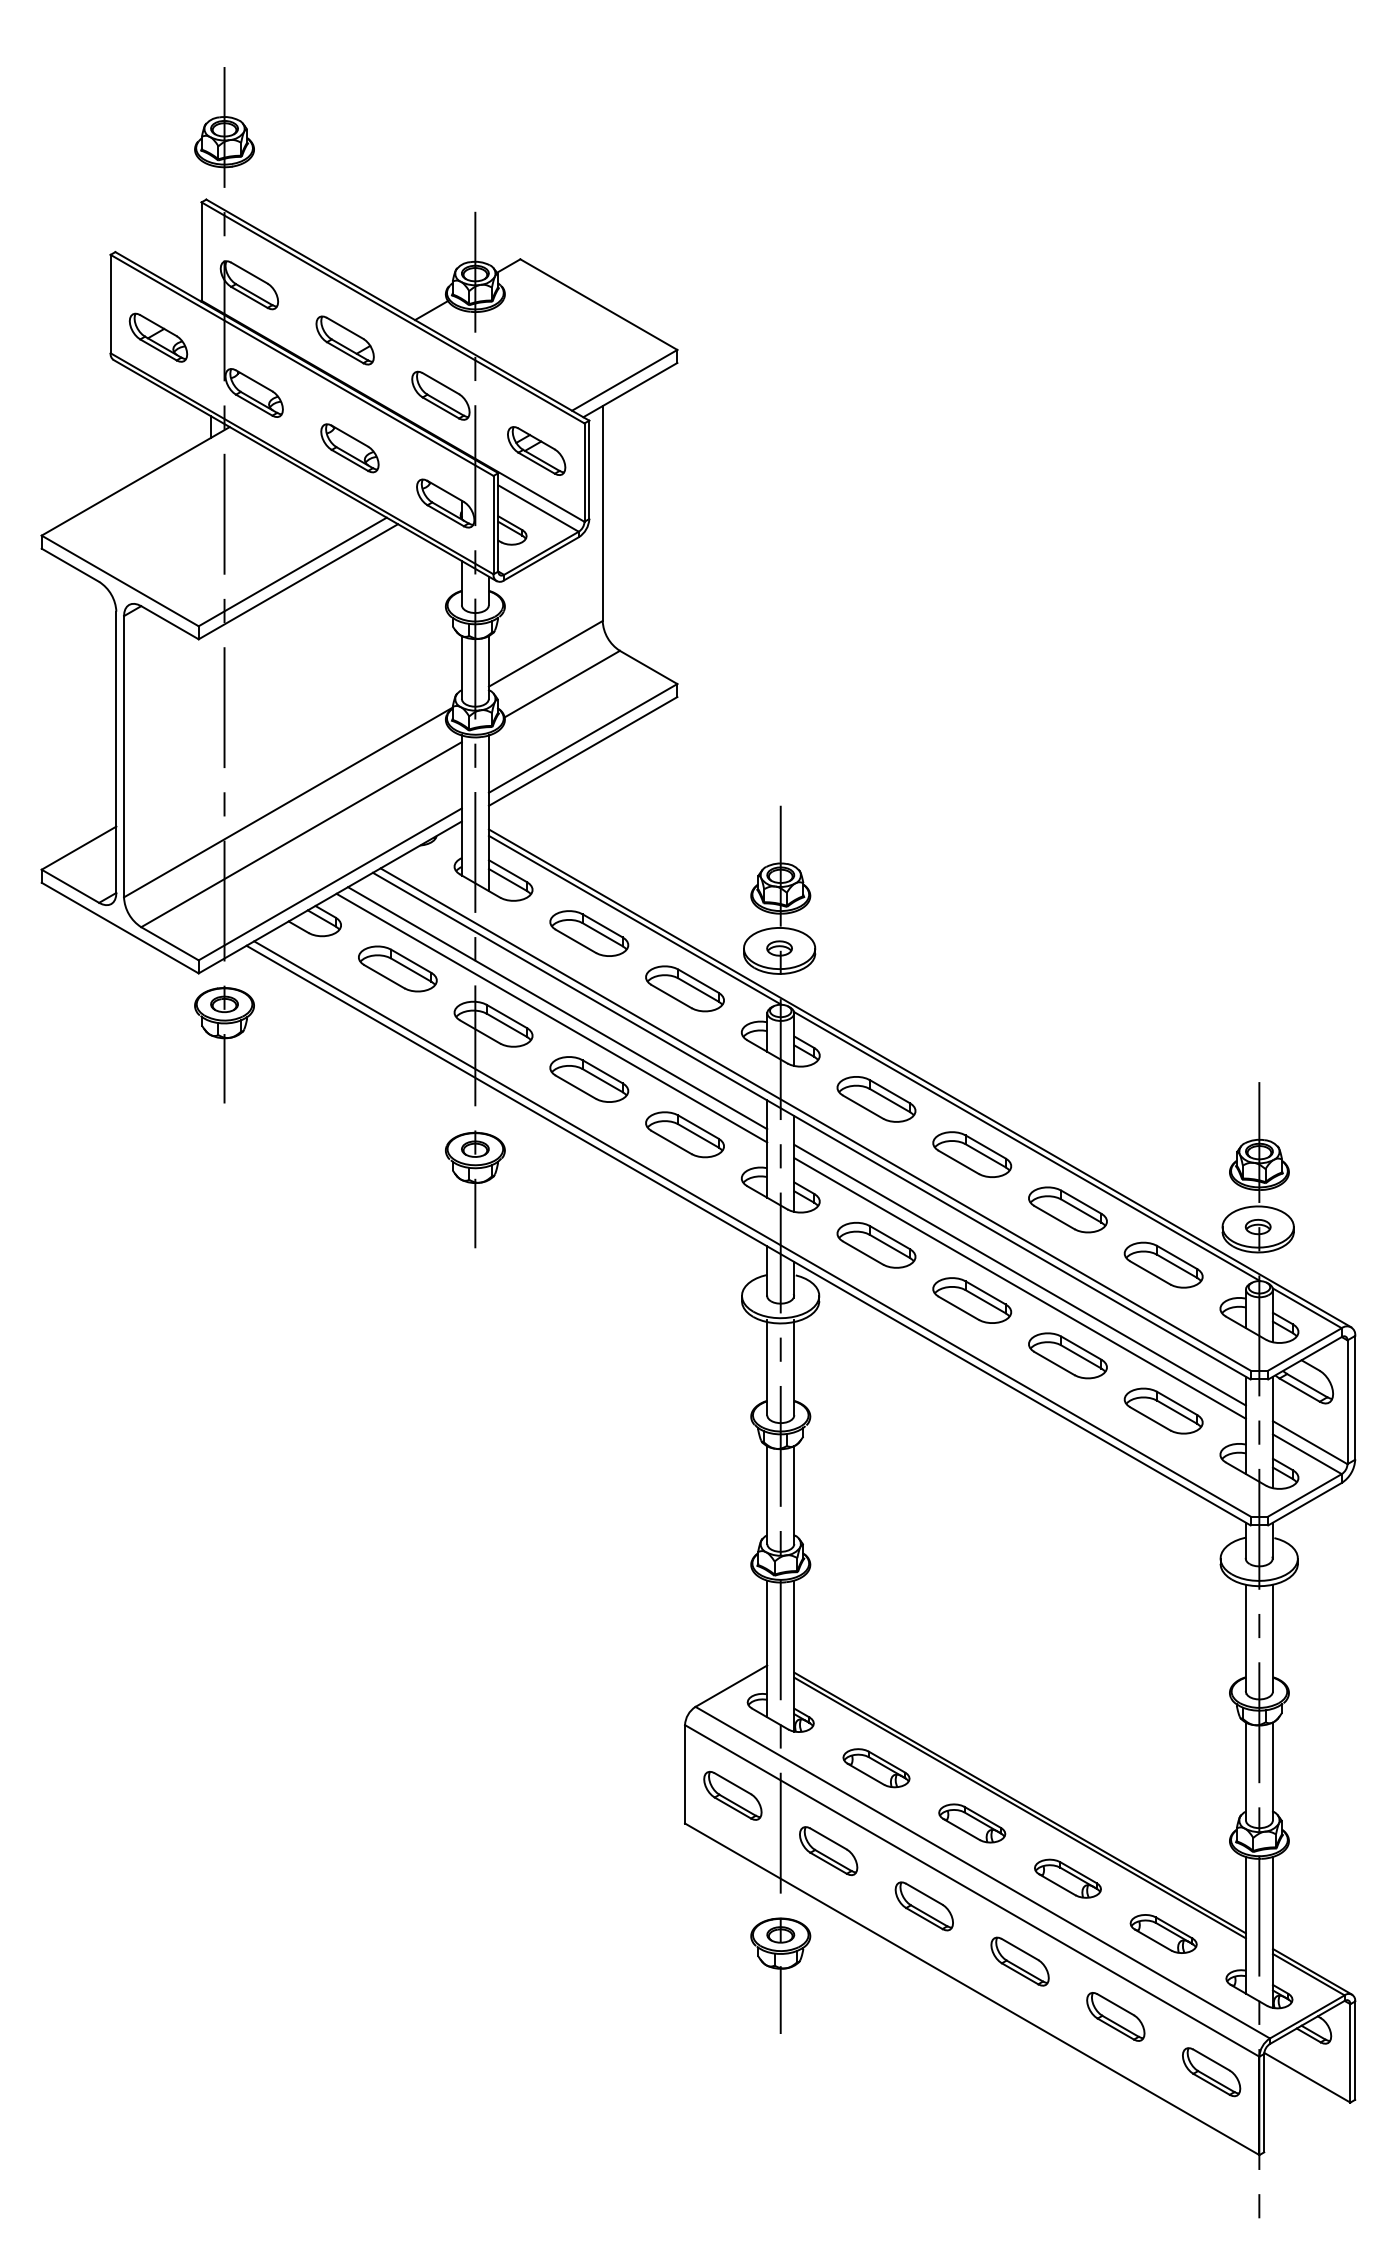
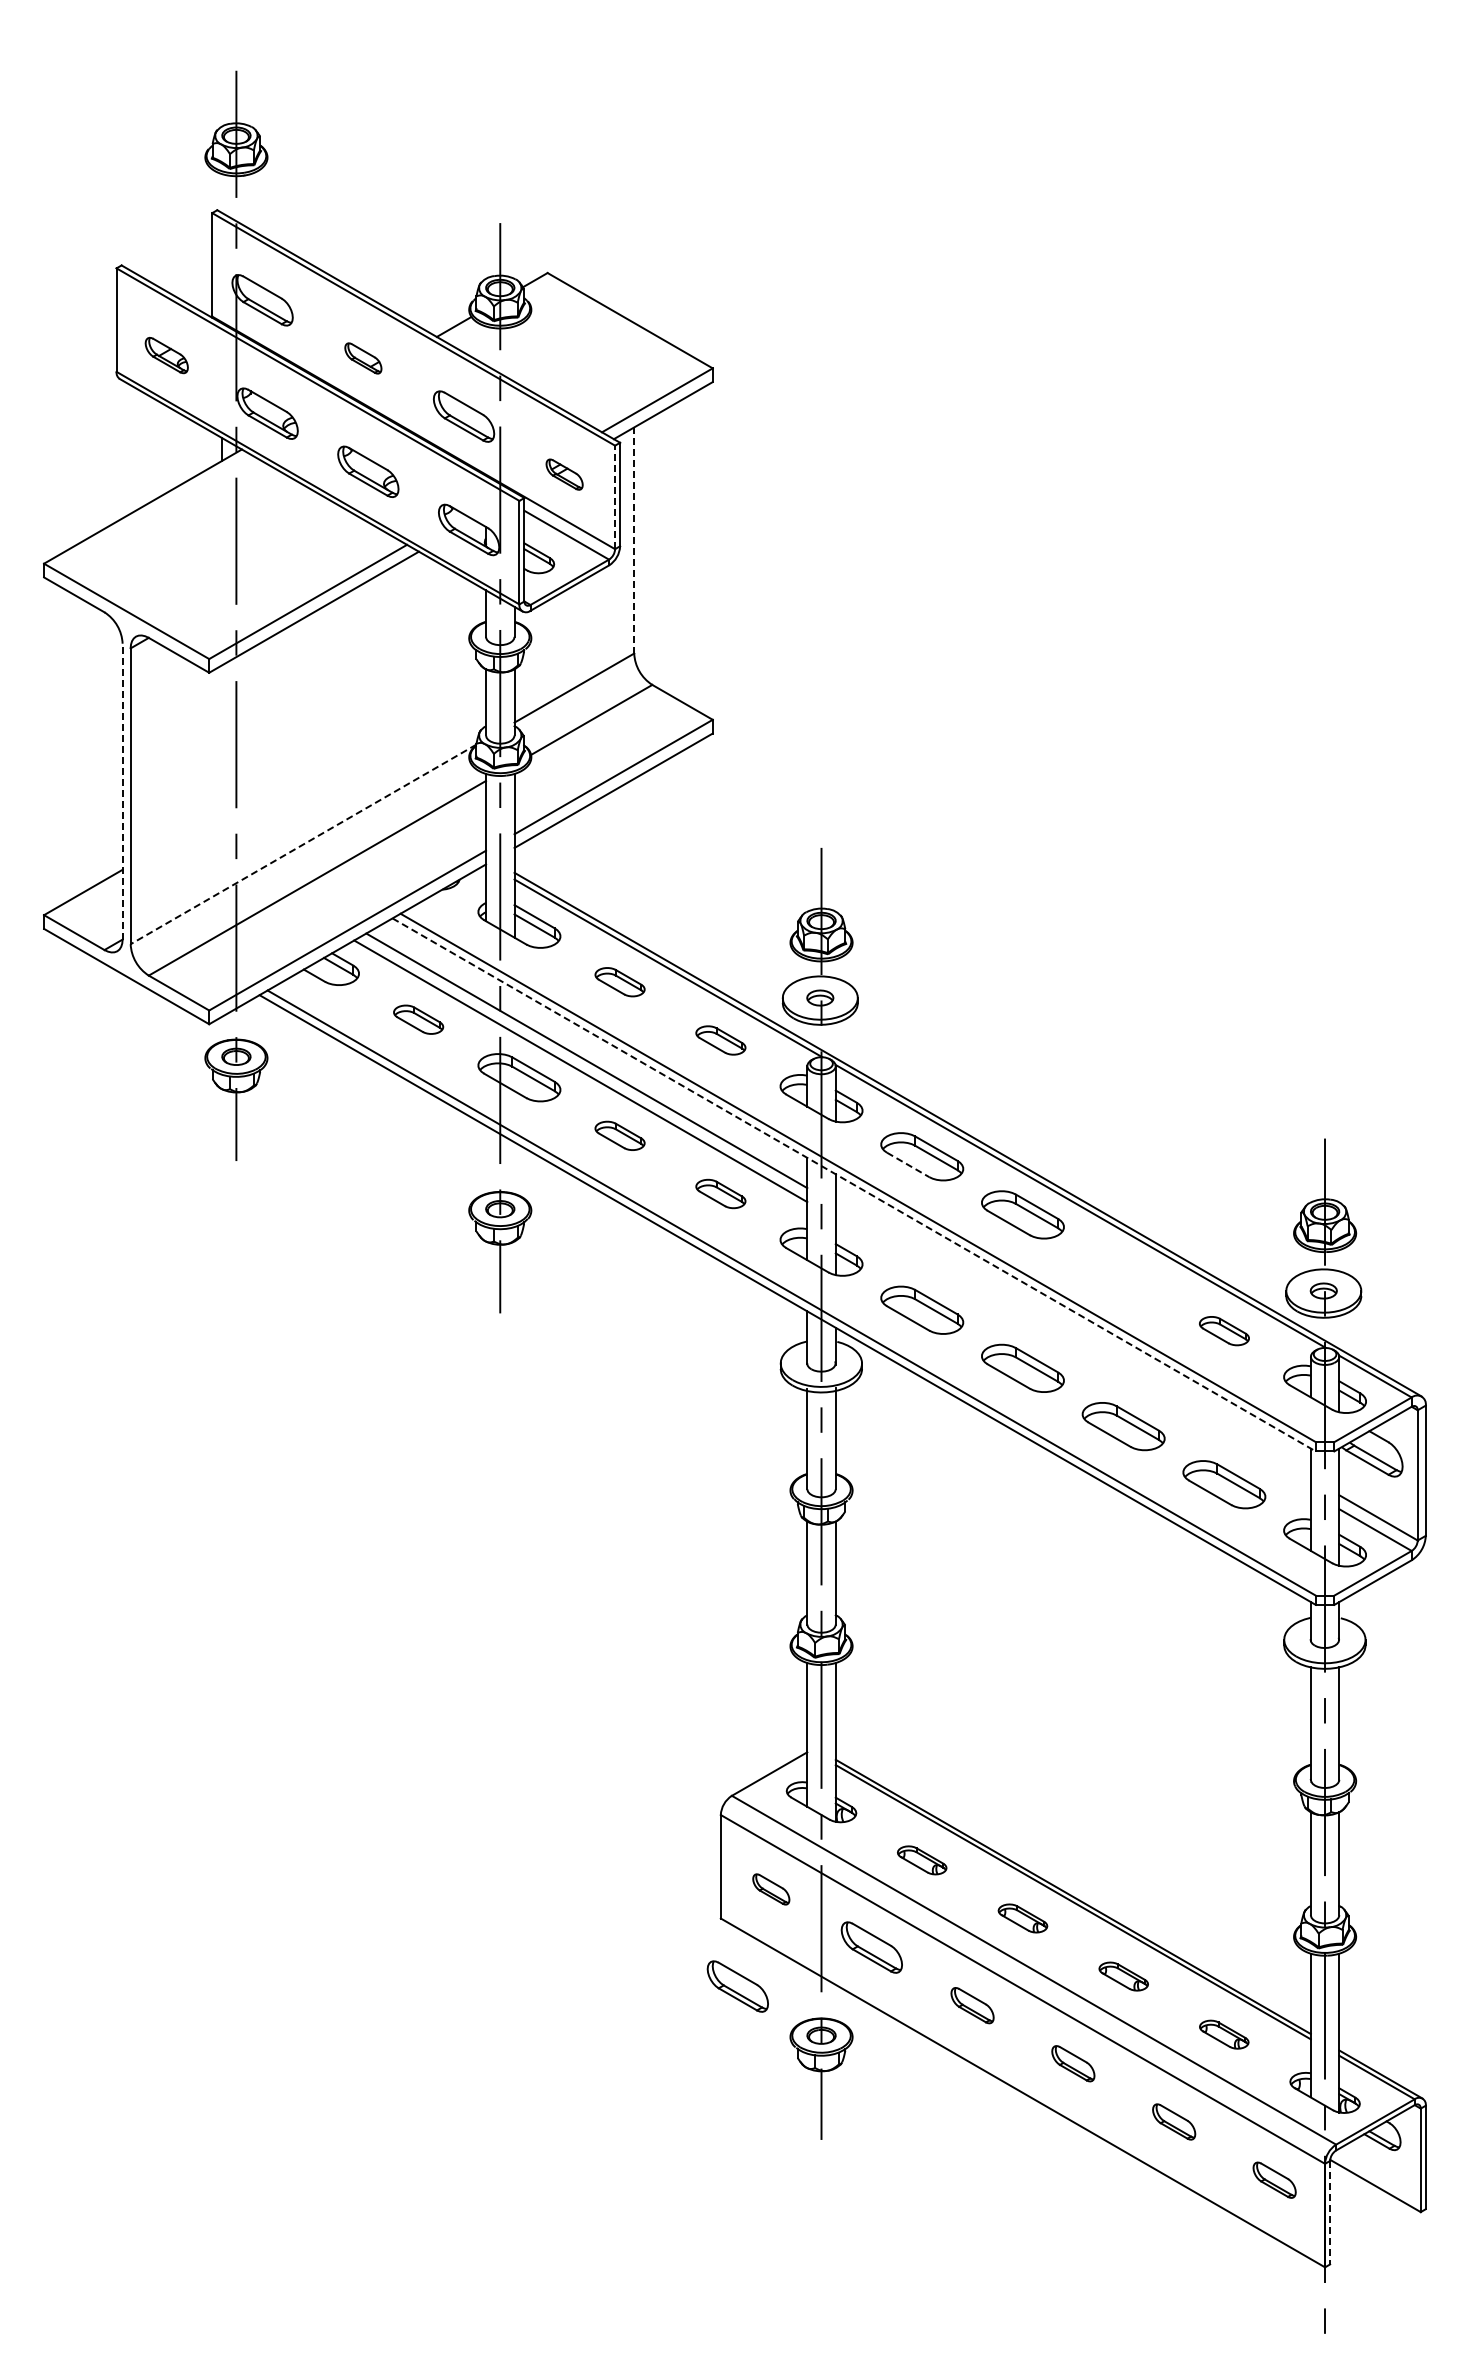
part: (158, 337) -> (166, 355), size x0.7
part: (345, 340) -> (363, 358), size x0.6
part: (536, 450) -> (564, 474), size x0.6
line: (584, 472) -> (615, 497), solid -> dashed
line: (602, 513) -> (634, 540), solid -> dashed
line: (116, 752) -> (122, 791), solid -> dashed
line: (288, 802) -> (303, 844), solid -> dashed
part: (588, 932) -> (619, 981), size x0.6
part: (397, 968) -> (418, 1019), size x0.6
part: (684, 988) -> (720, 1040), size x0.6
part: (588, 1079) -> (619, 1135), size x0.6
line: (863, 1107) -> (908, 1165), solid -> dashed
line: (812, 1126) -> (854, 1185), solid -> dashed
part: (684, 1134) -> (720, 1193), size x0.6
part: (1067, 1209) -> (1123, 1272), removed
part: (1163, 1264) -> (1224, 1330), size x0.6
line: (1019, 1274) -> (1072, 1341), removed
line: (1019, 1288) -> (1072, 1355), removed
part: (875, 1768) -> (921, 1860), size x0.7
part: (733, 1795) -> (771, 1889), size x0.6
part: (971, 1823) -> (1022, 1918), size x0.7
part: (1067, 1878) -> (1123, 1976), size x0.7
part: (700, 1888) -> (737, 1986), added
part: (924, 1906) -> (972, 2005), size x0.7
part: (1162, 1933) -> (1223, 2034), size x0.7
part: (1020, 1961) -> (1073, 2063), size x0.7
part: (1116, 2016) -> (1174, 2121), size x0.7
part: (1211, 2072) -> (1274, 2180), size x0.7
line: (1264, 2102) -> (1330, 2212), solid -> dashed

